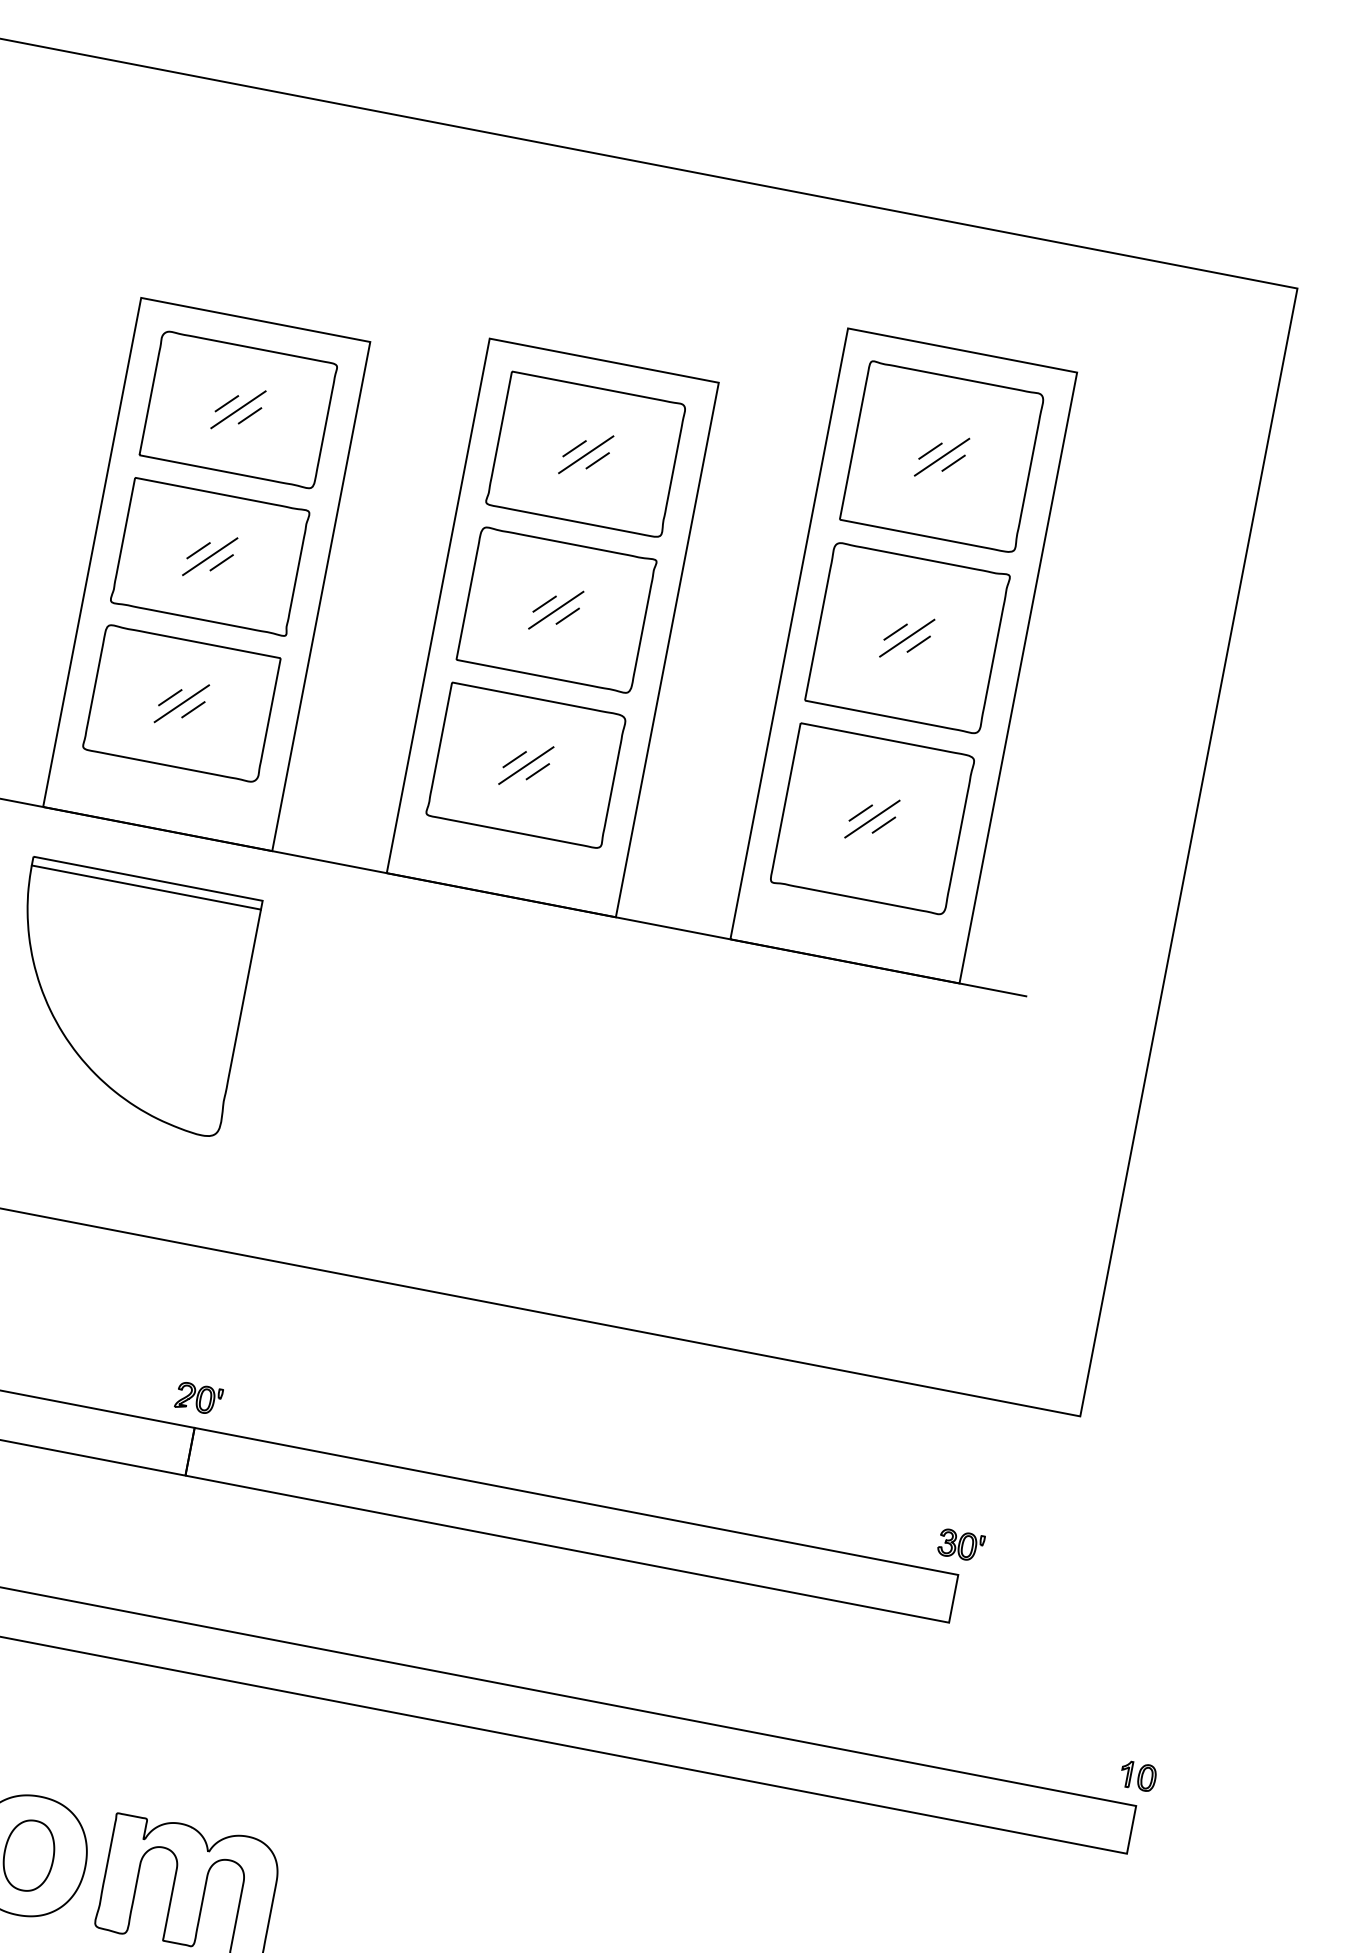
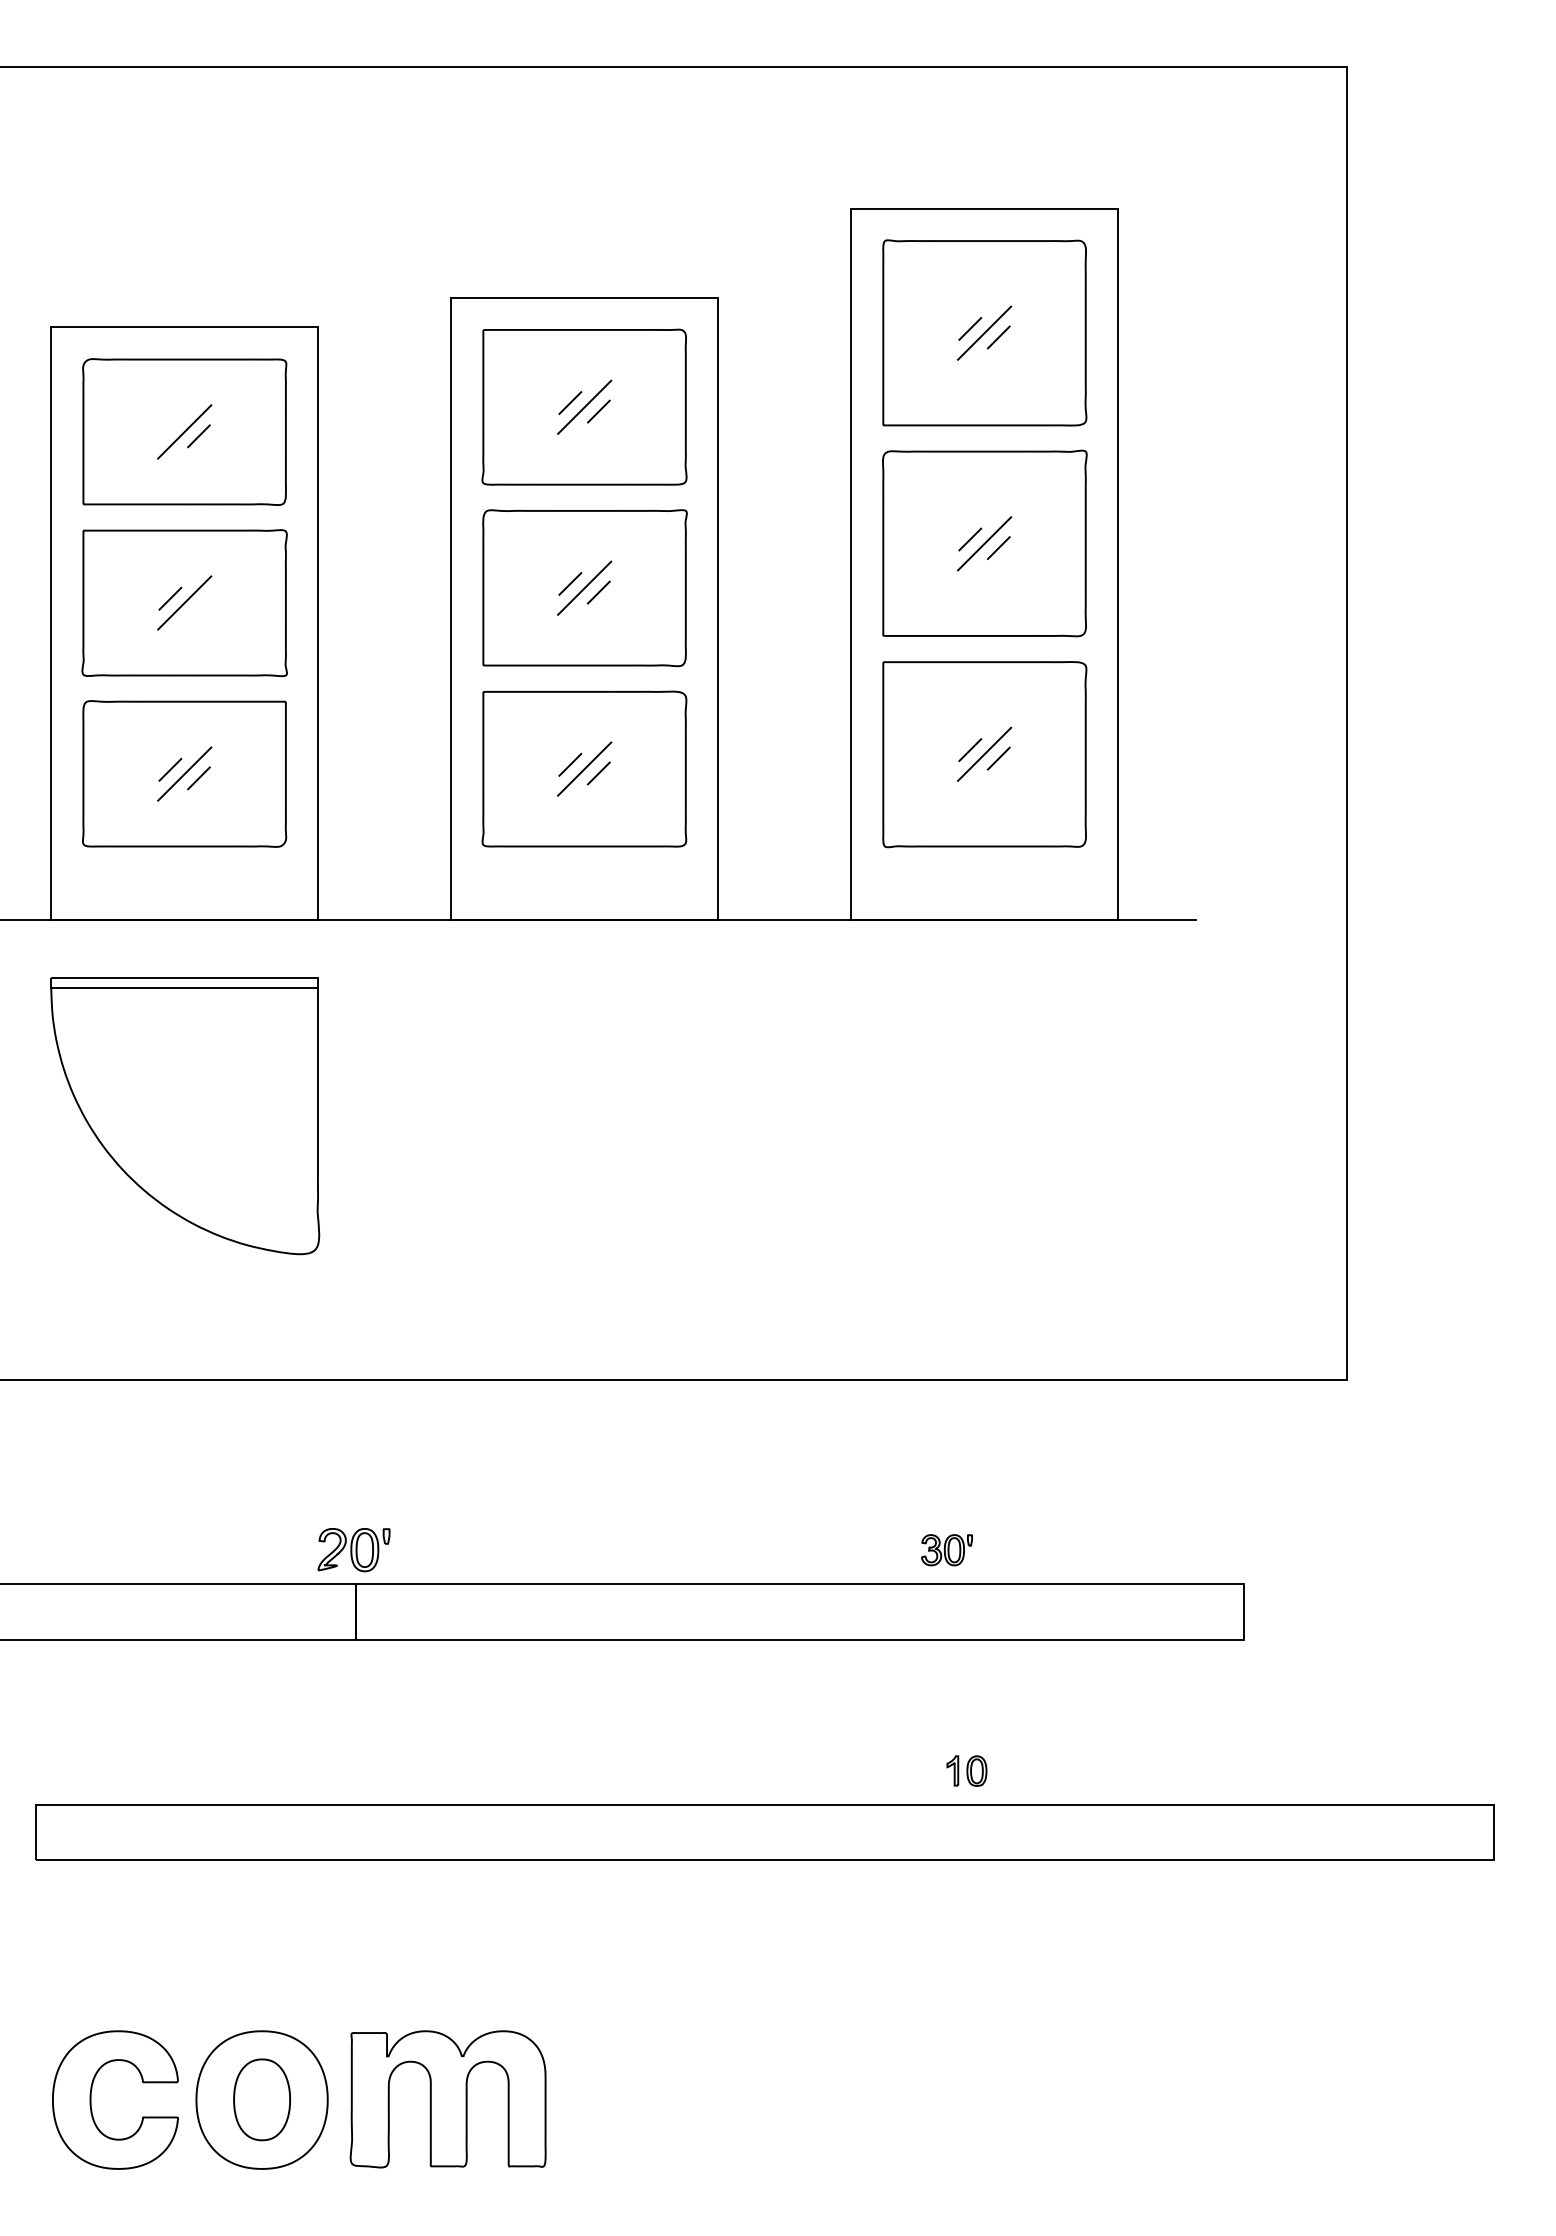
line: (227, 403) -> (170, 427), removed
line: (221, 562) -> (198, 607), removed
part: (198, 1398) -> (353, 1550), size x1.4
part: (960, 1545) -> (946, 1550), moved
part: (1138, 1775) -> (966, 1770), moved

